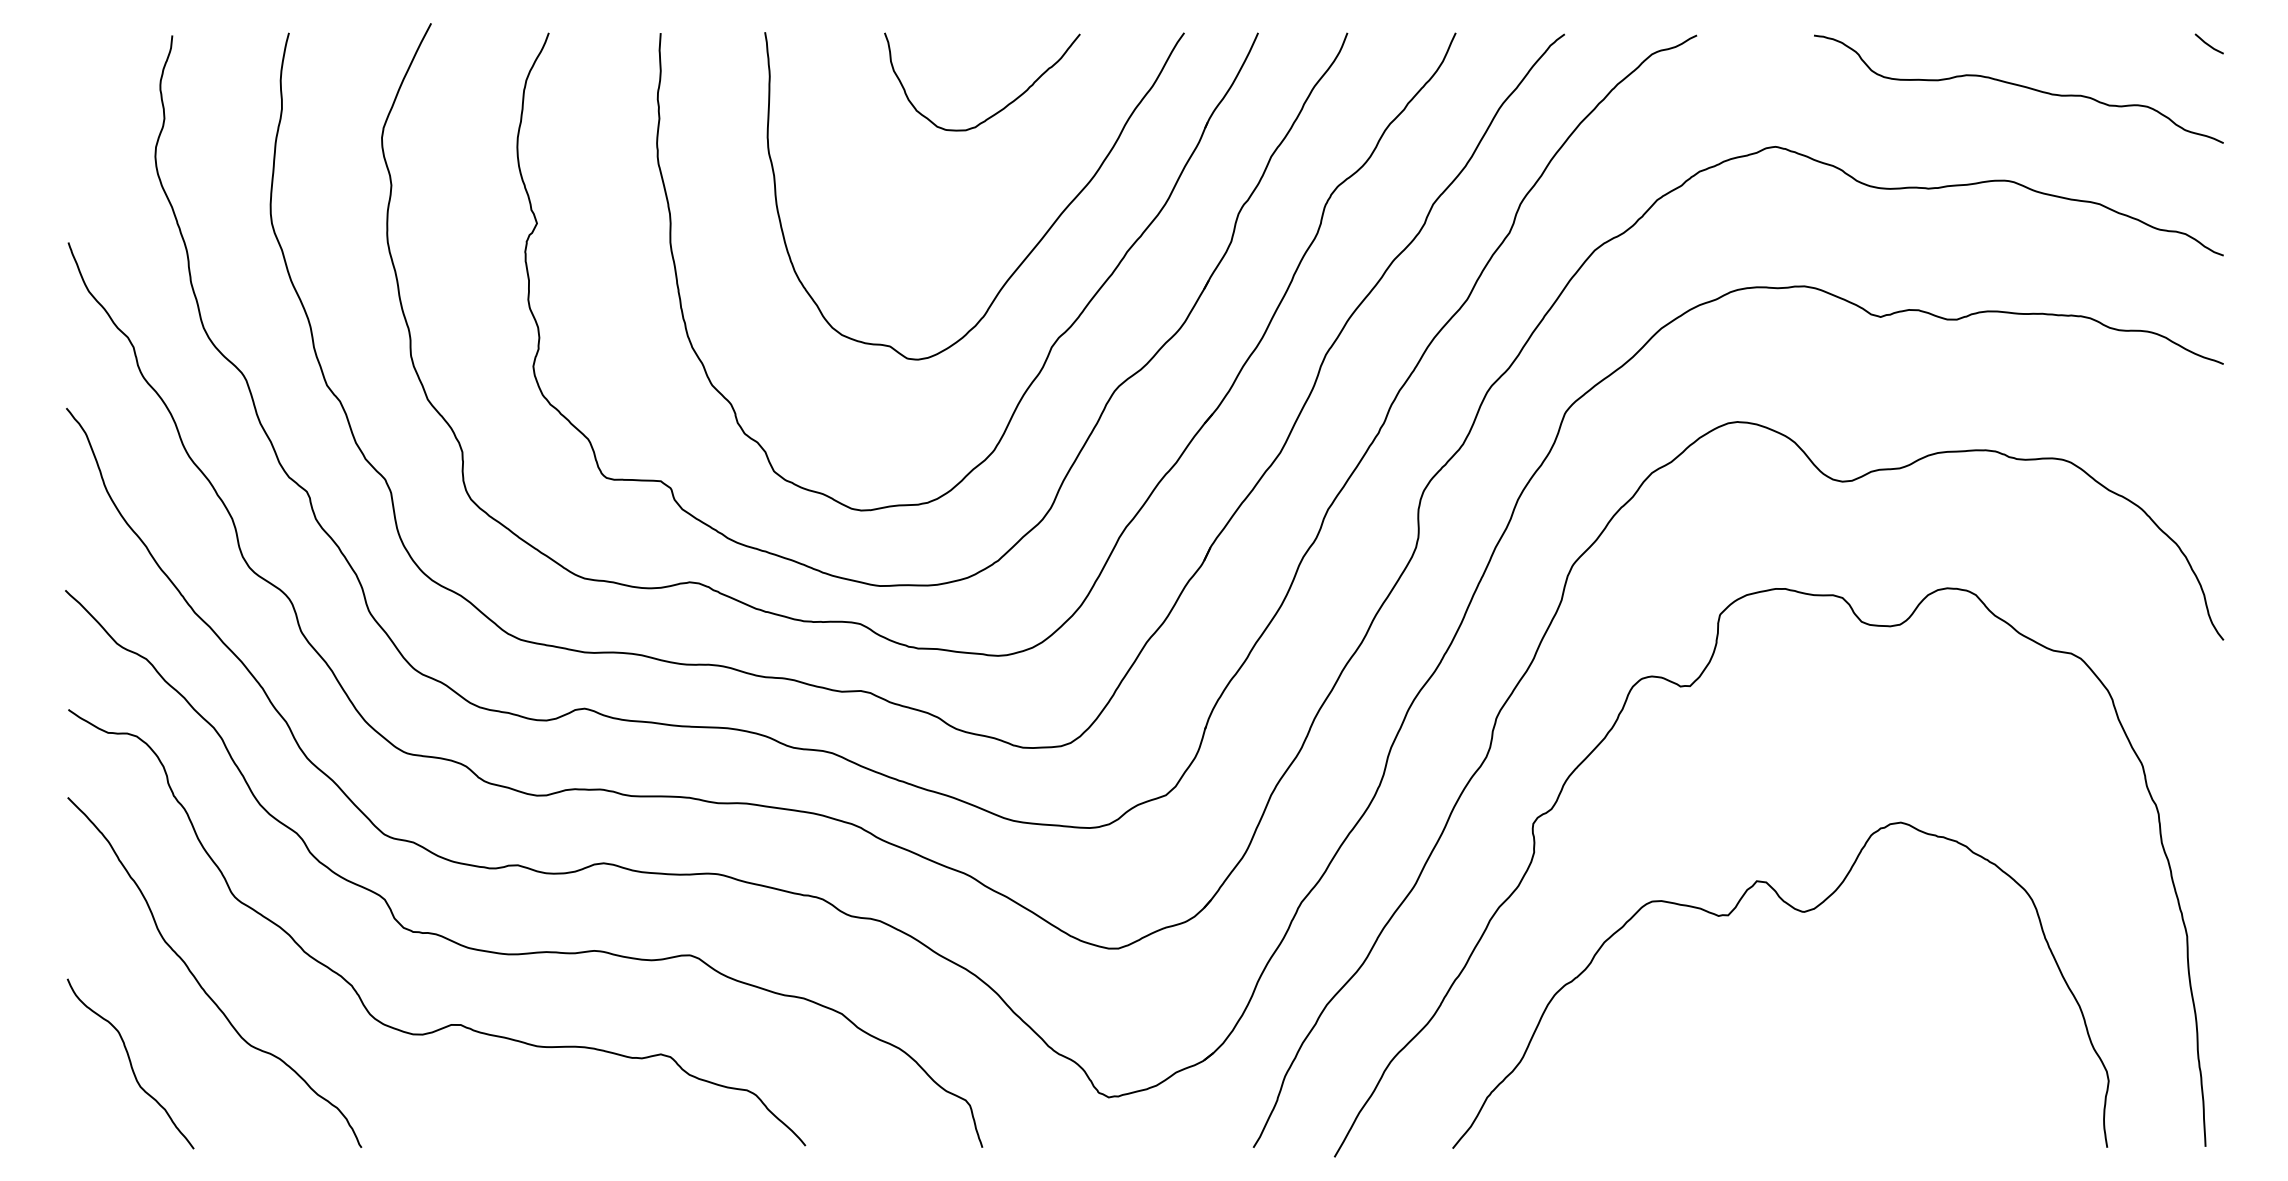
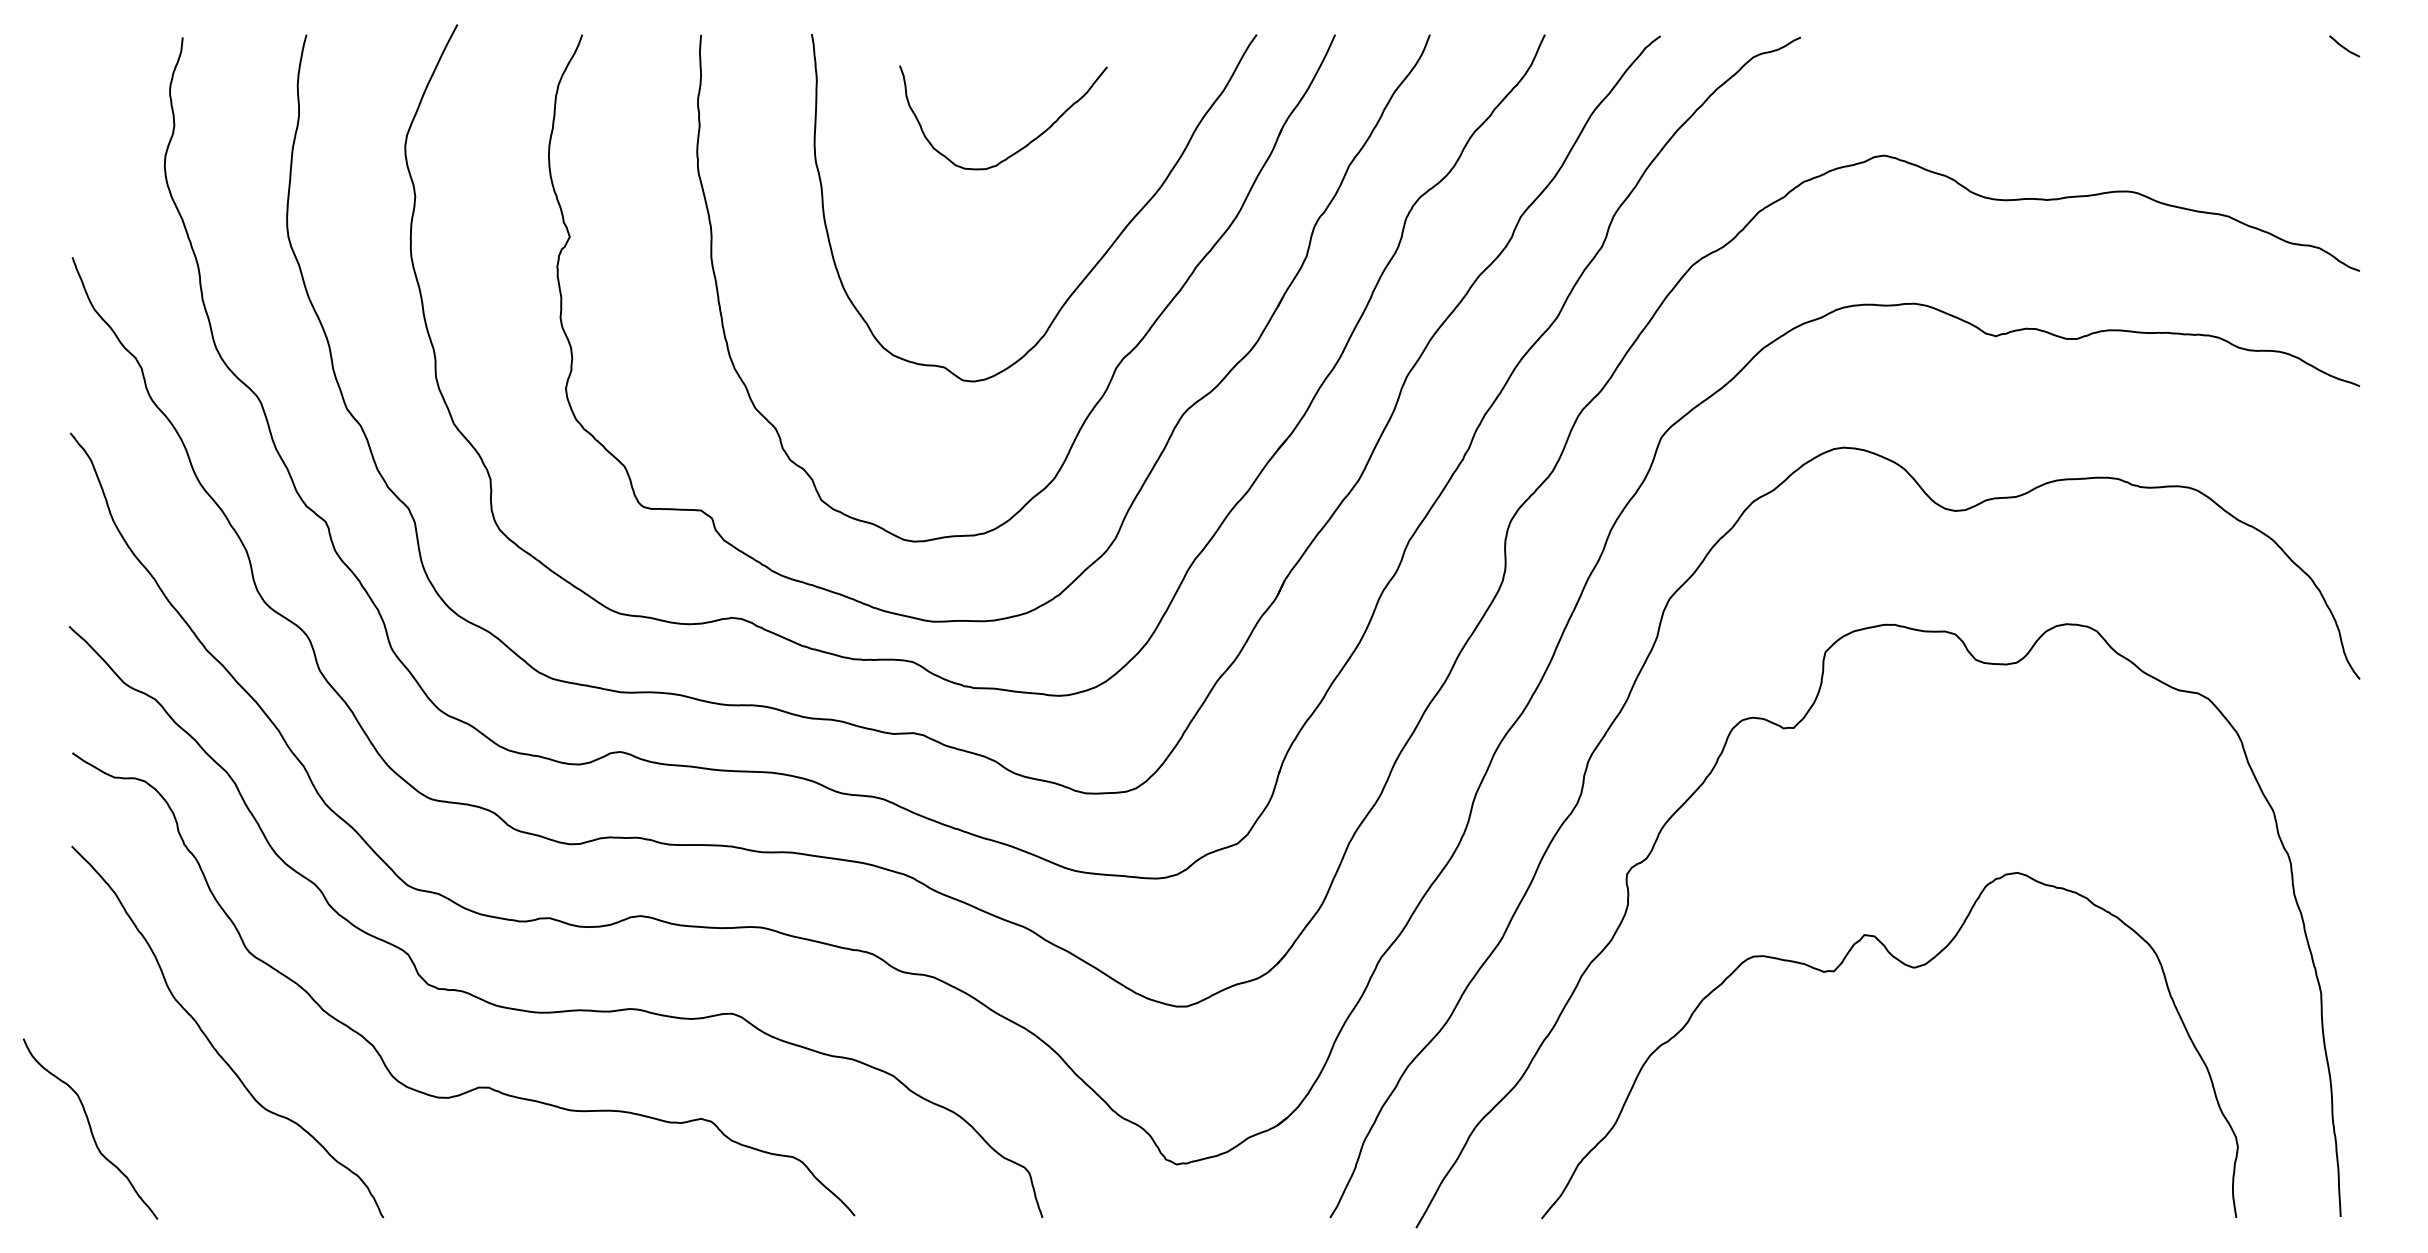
curve: (2018, 86) -> (2142, 91), removed
curve: (1001, 109) -> (1023, 146), moved
curve: (130, 1063) -> (90, 1128), moved

